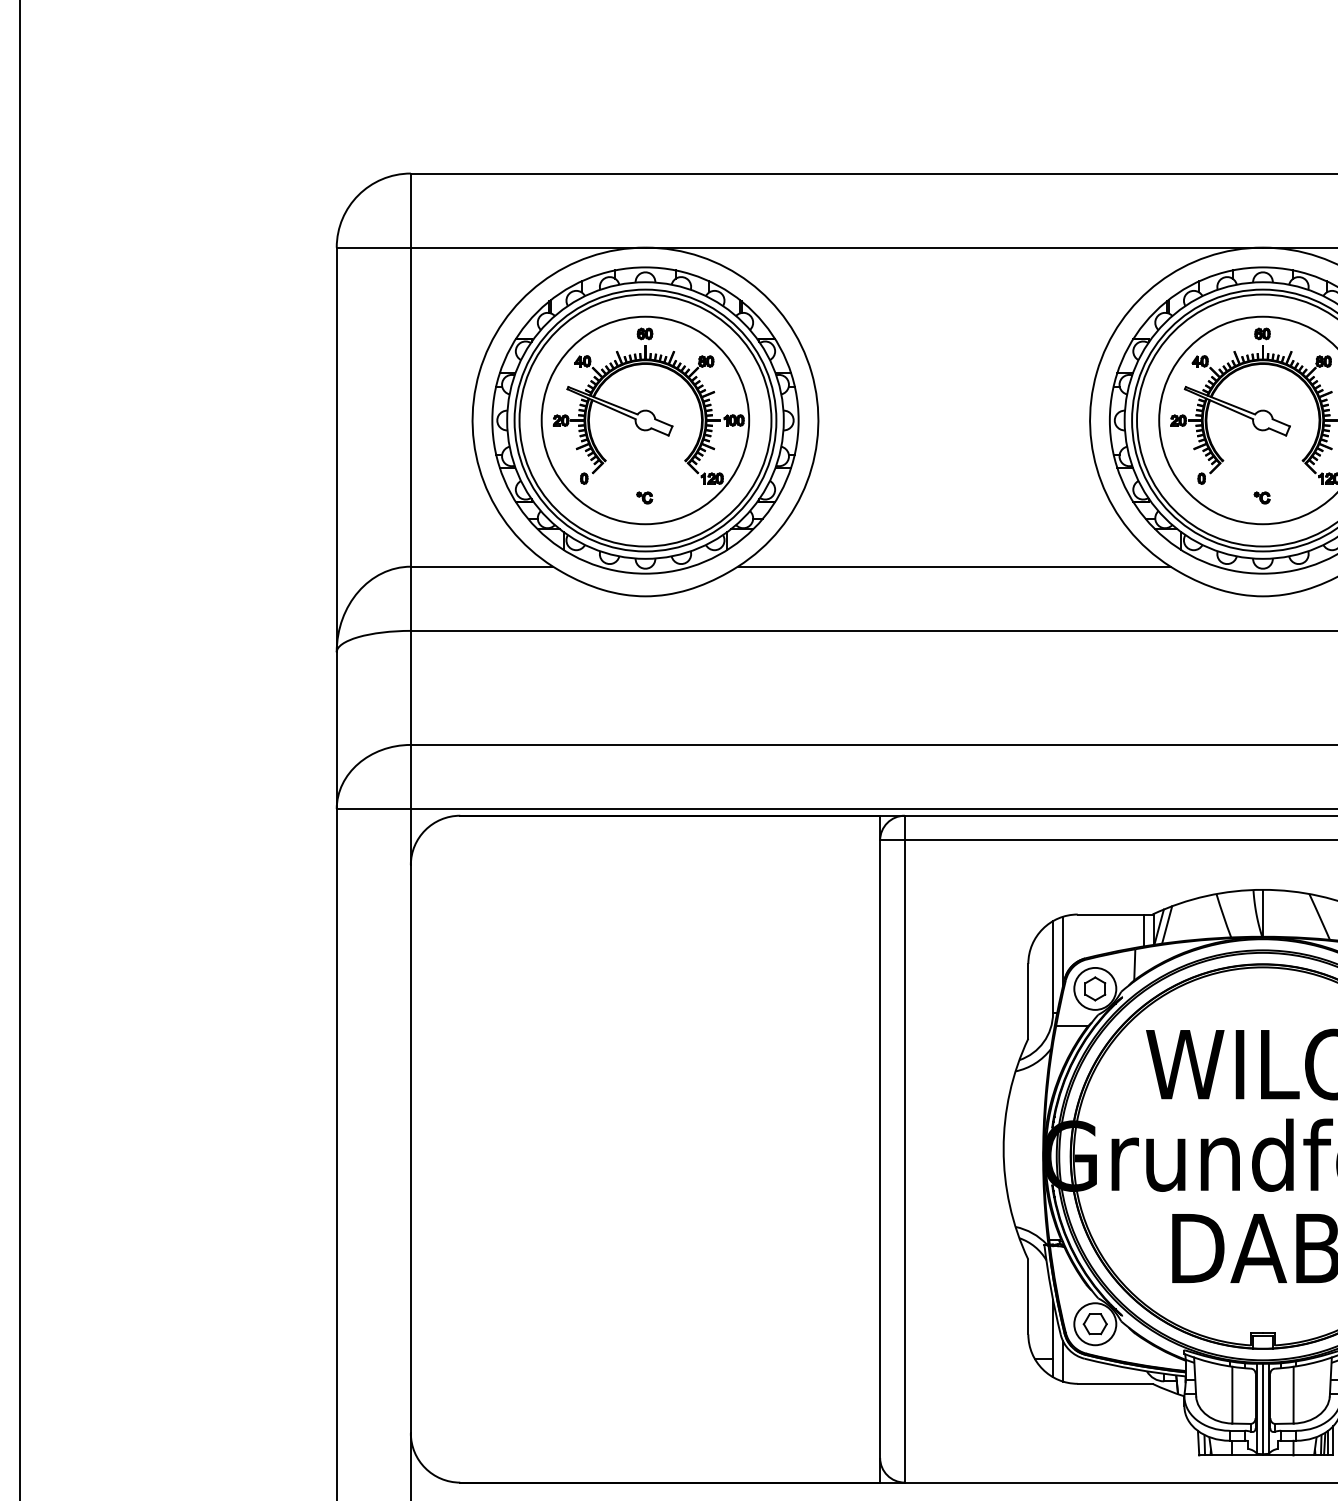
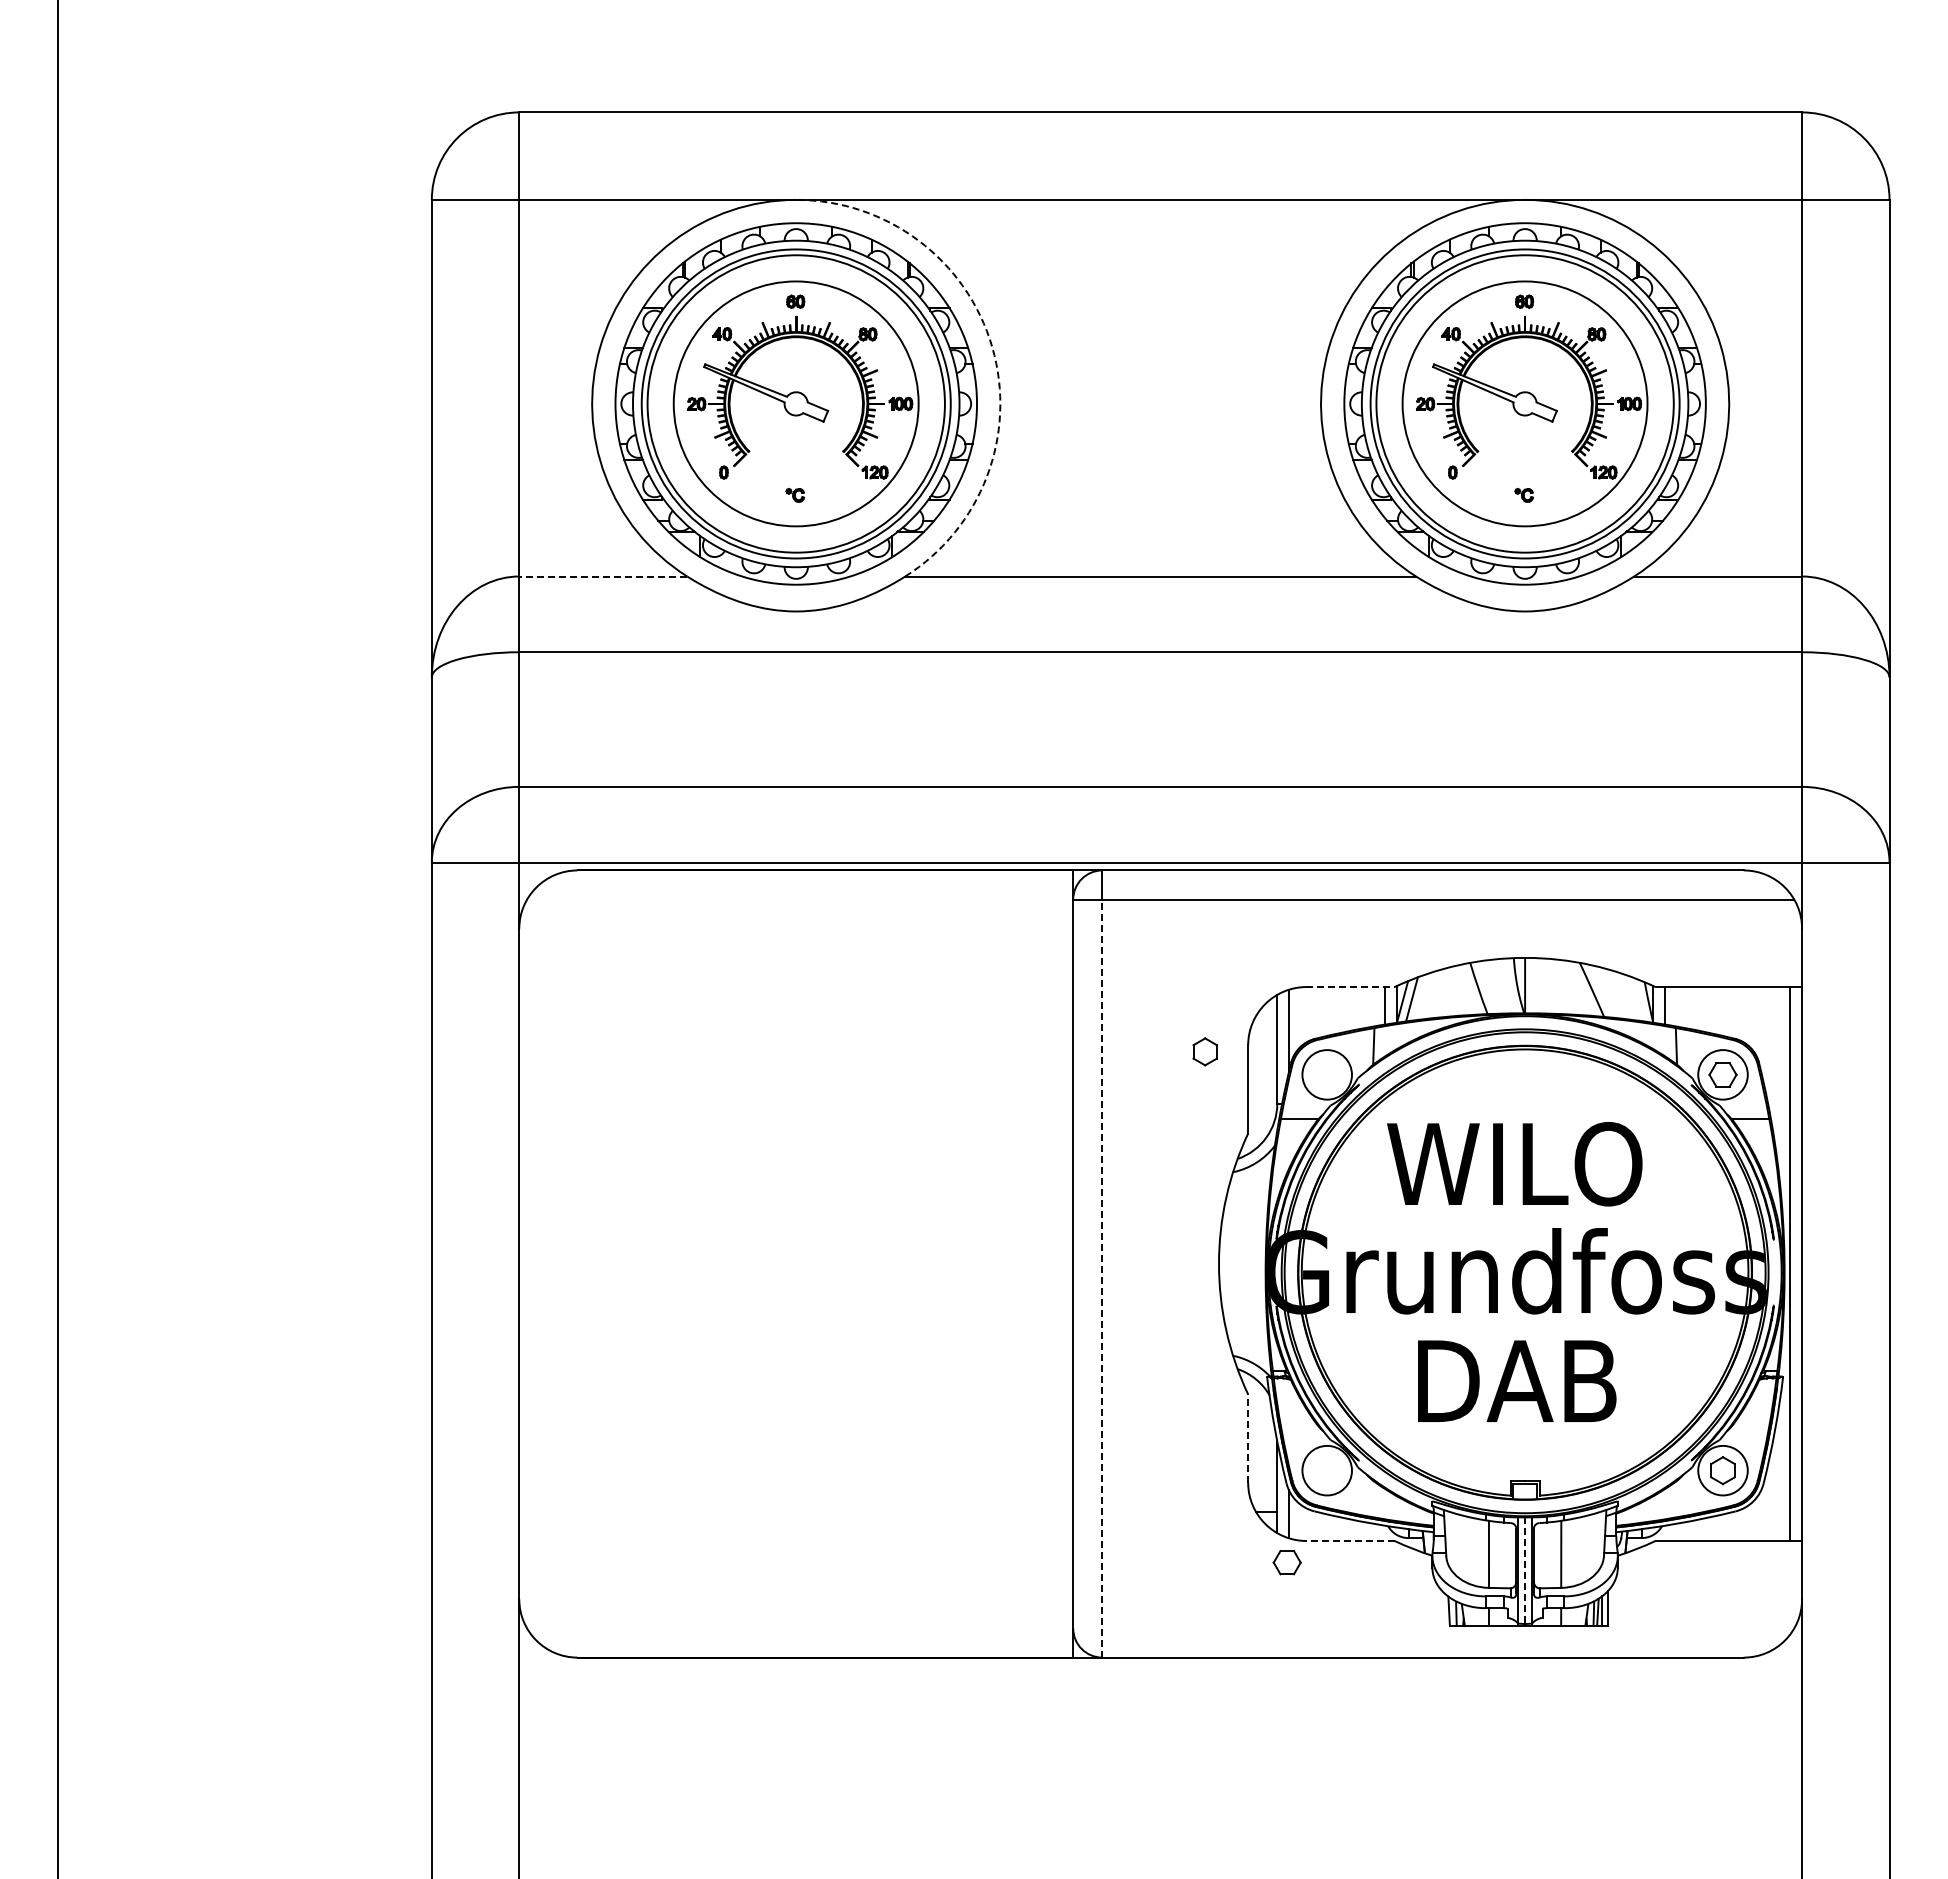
arc: (811, 372) -> (992, 347), solid -> dashed
line: (482, 566) -> (603, 576), solid -> dashed
line: (1115, 914) -> (1351, 987), solid -> dashed
part: (1094, 988) -> (1204, 1051), moved
line: (904, 1161) -> (1102, 1278), solid -> dashed
line: (1028, 1296) -> (1248, 1438), solid -> dashed
part: (1094, 1324) -> (1286, 1562), moved
line: (1115, 1383) -> (1350, 1540), solid -> dashed
line: (1263, 1409) -> (1525, 1571), solid -> dashed

